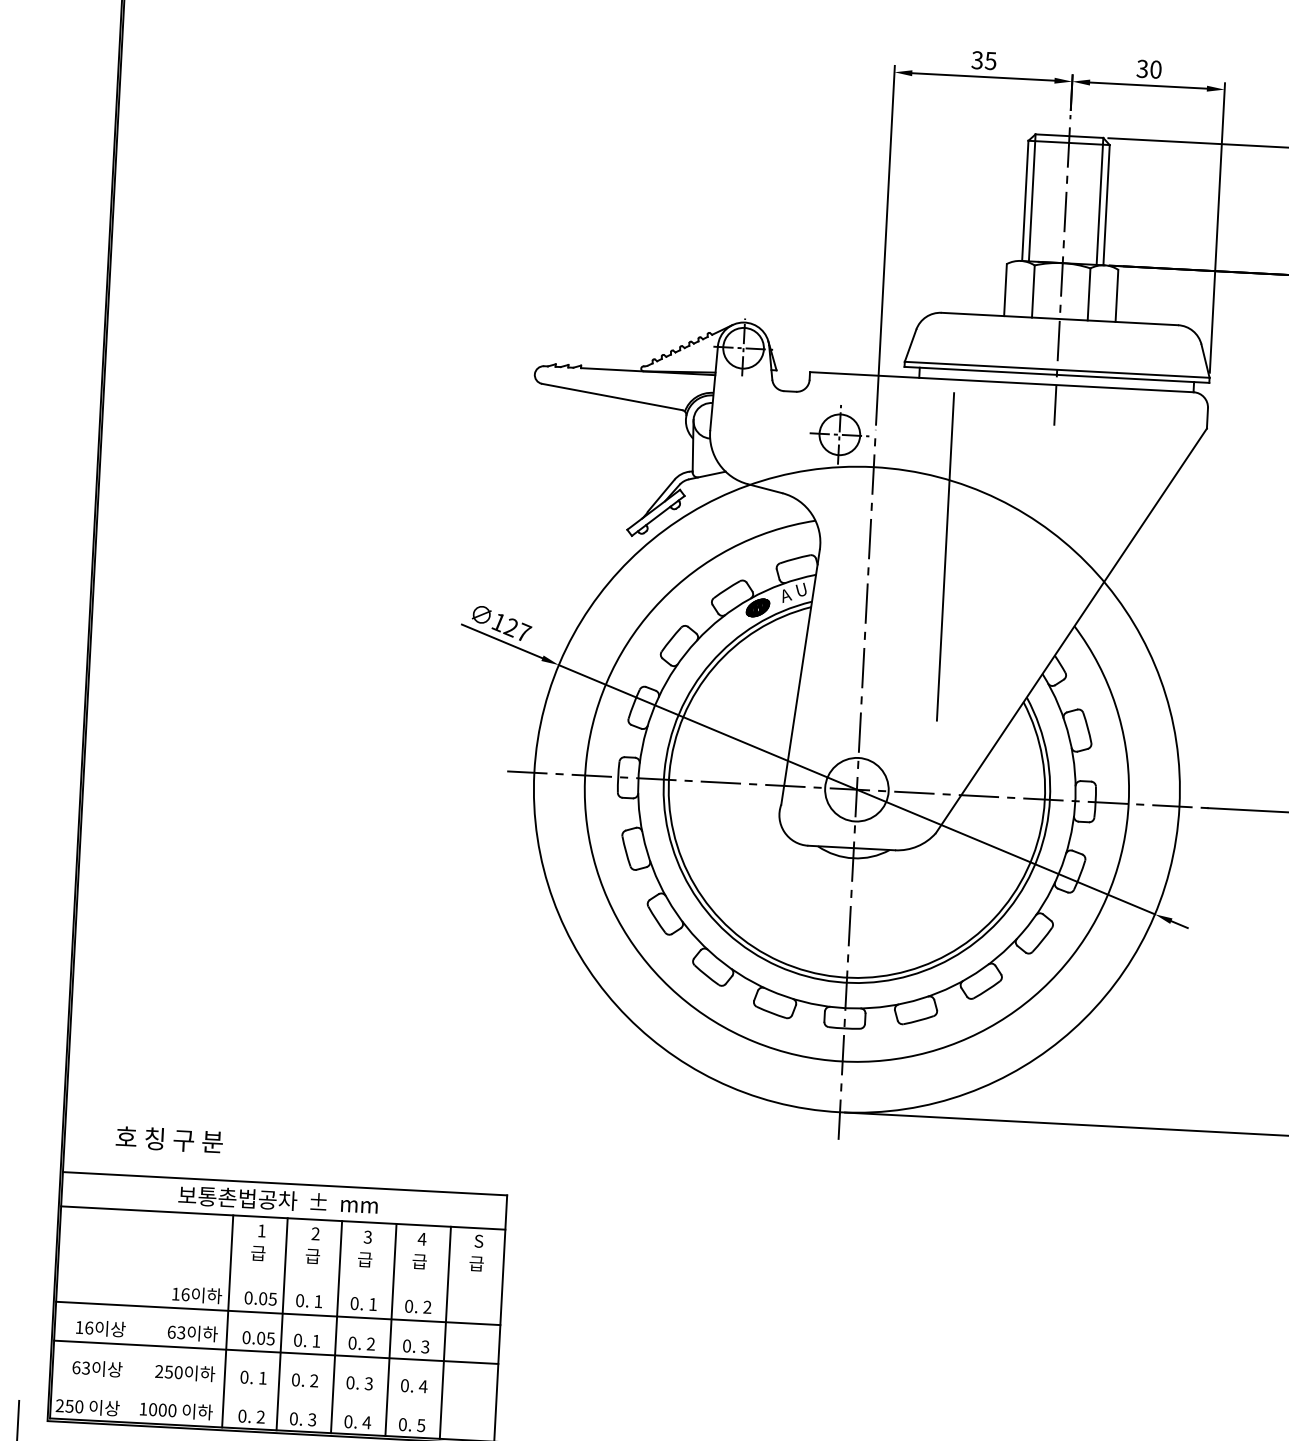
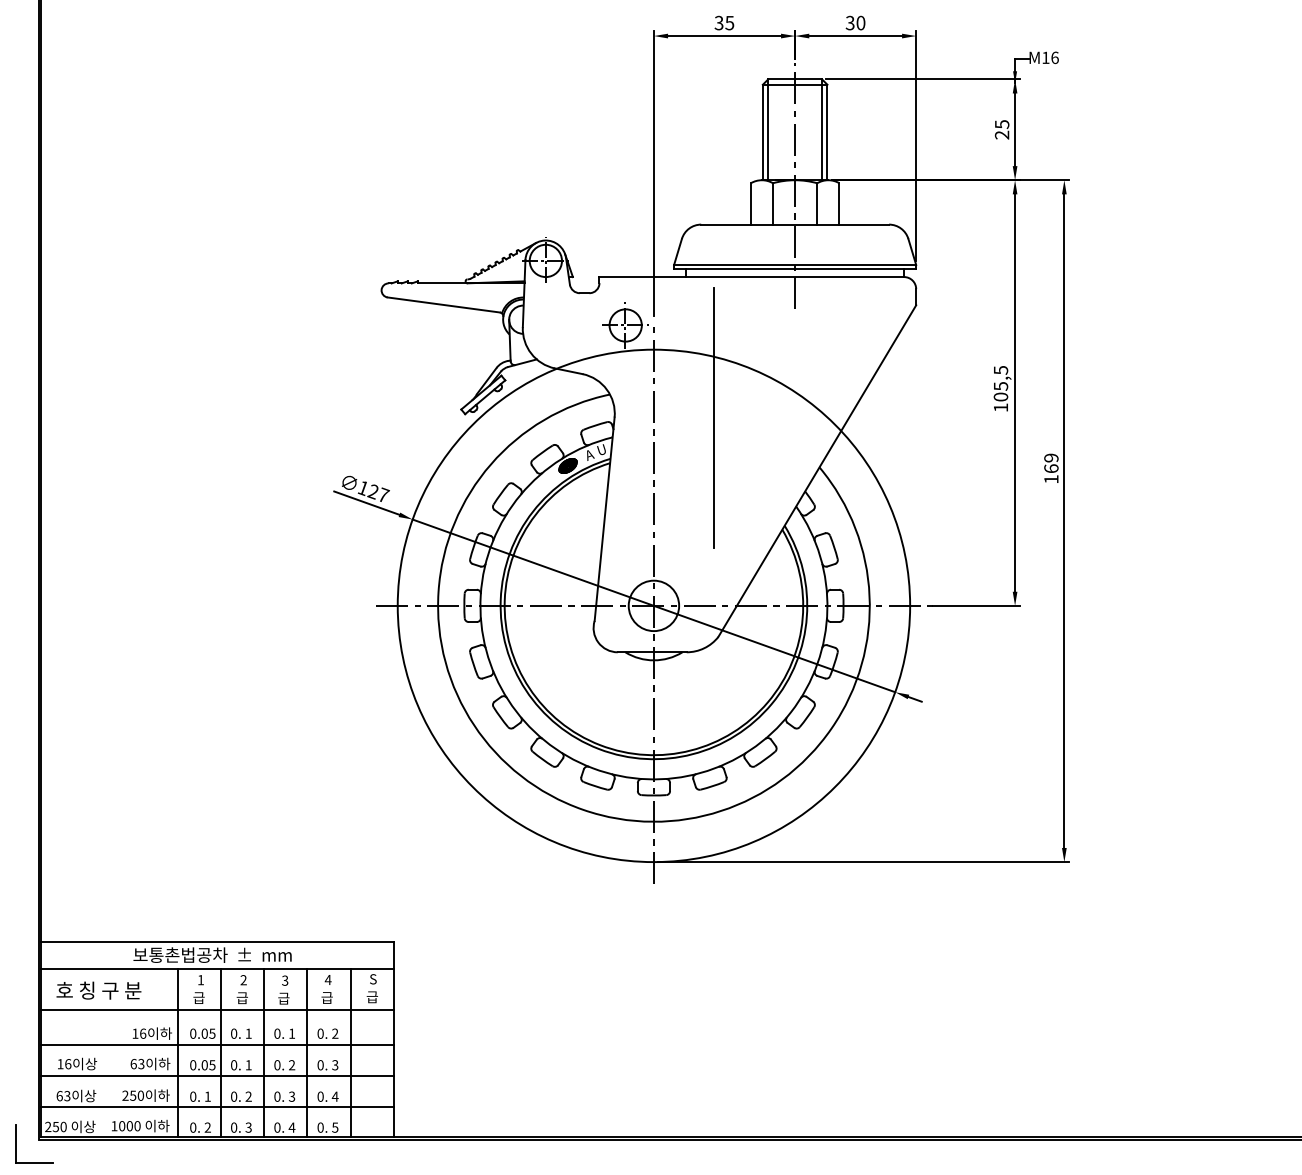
text: (168, 1139) -> (98, 990), moved
line: (279, 1270) -> (216, 1010), added
line: (273, 1391) -> (216, 1106), added

